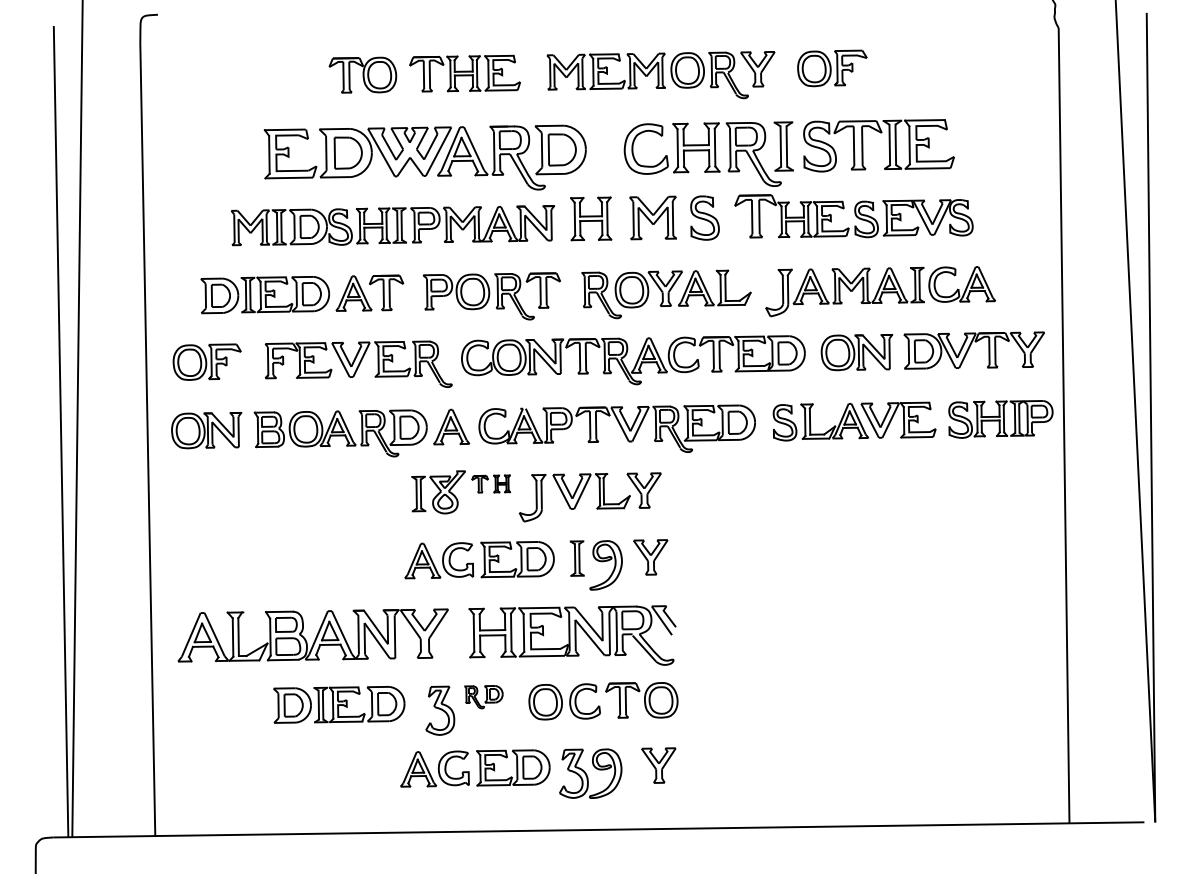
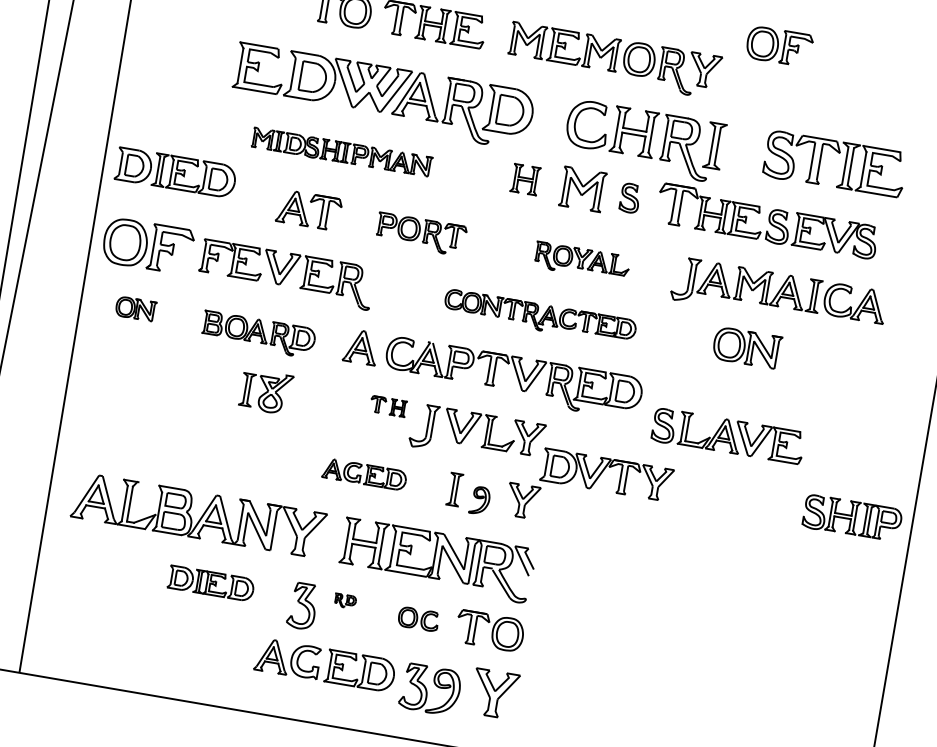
part: (832, 68) -> (779, 46), moved
part: (888, 145) -> (844, 166), moved
part: (704, 217) -> (629, 197), size x0.7
part: (591, 218) -> (525, 179), size x0.7
part: (392, 225) -> (341, 151), size x0.6
part: (666, 294) -> (581, 261), size x0.6
part: (264, 295) -> (174, 173), moved
part: (491, 296) -> (420, 233), size x0.7
part: (973, 350) -> (606, 474), moved
part: (633, 360) -> (540, 317), size x0.6
part: (206, 361) -> (147, 245), size x1.4
part: (1000, 419) -> (851, 518), moved
part: (854, 421) -> (728, 436), moved
part: (206, 430) -> (135, 308), size x0.6
part: (340, 433) -> (258, 334), size x0.7
part: (438, 492) -> (265, 391), moved
part: (479, 560) -> (364, 474), size x0.6
part: (605, 565) -> (479, 500), size x0.6
part: (483, 697) -> (344, 601), size x0.6
part: (564, 701) -> (418, 618), size x0.6
part: (339, 704) -> (211, 583), size x0.7
part: (658, 765) -> (494, 693), size x1.4

